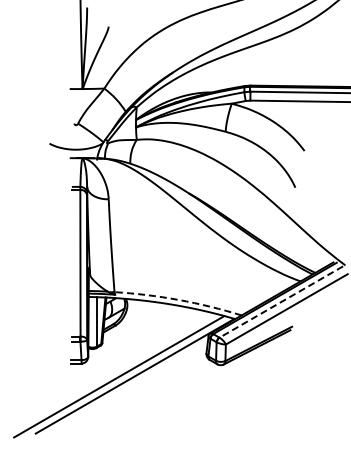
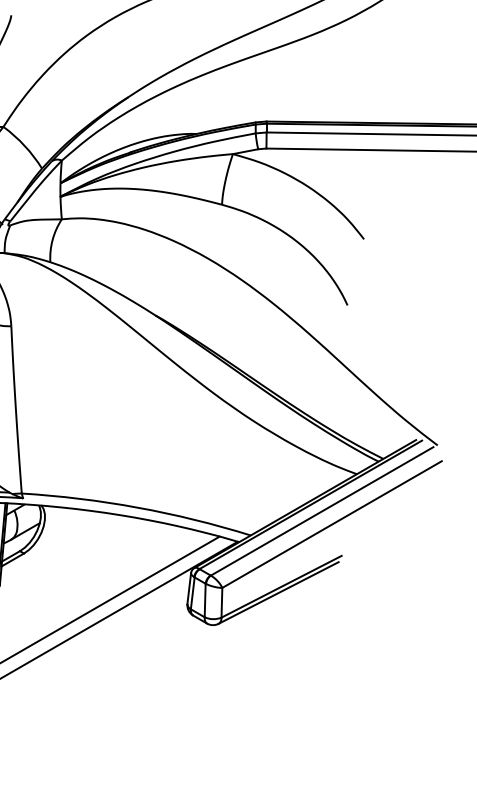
arc: (178, 299) -> (137, 506), dashed -> solid
line: (280, 302) -> (320, 512), dashed -> solid

